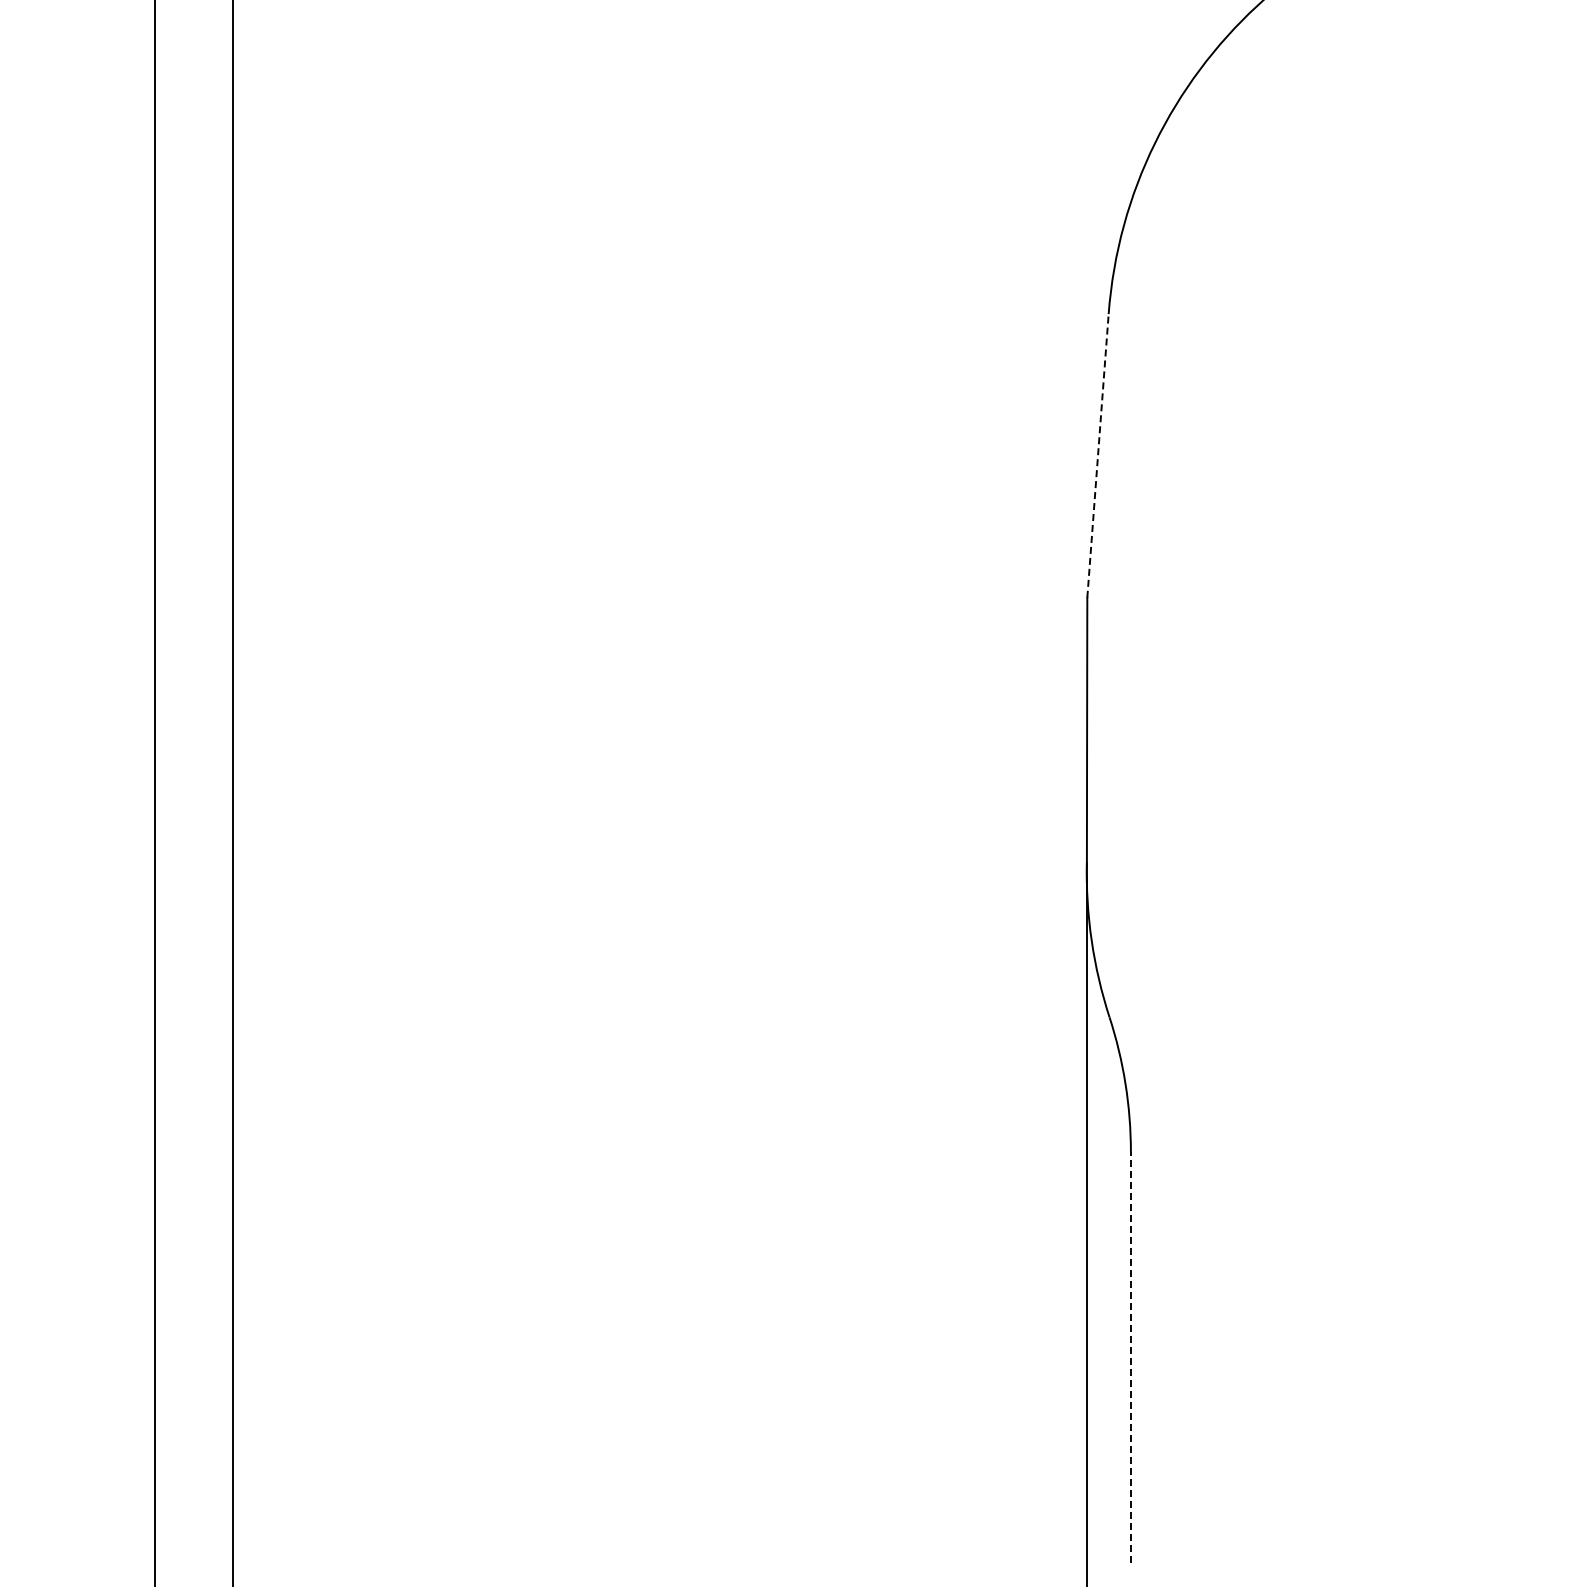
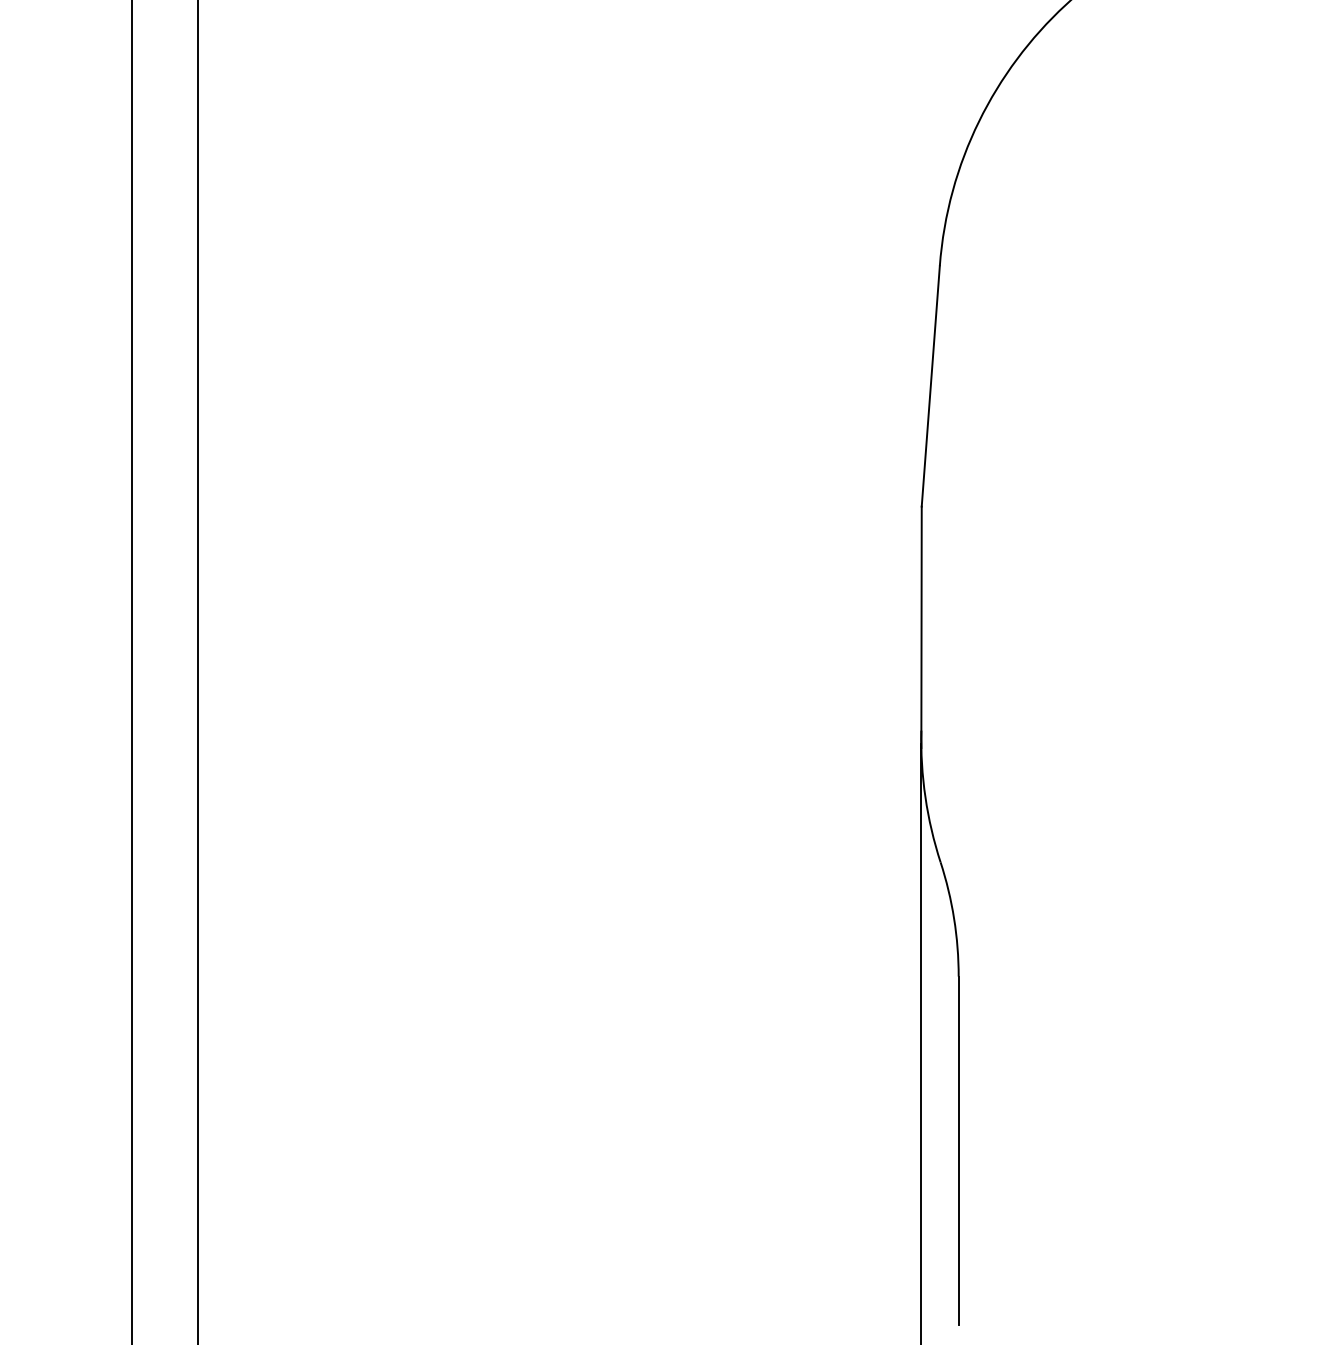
line: (1098, 455) -> (931, 386), dashed -> solid
line: (1130, 1357) -> (958, 1150), dashed -> solid

